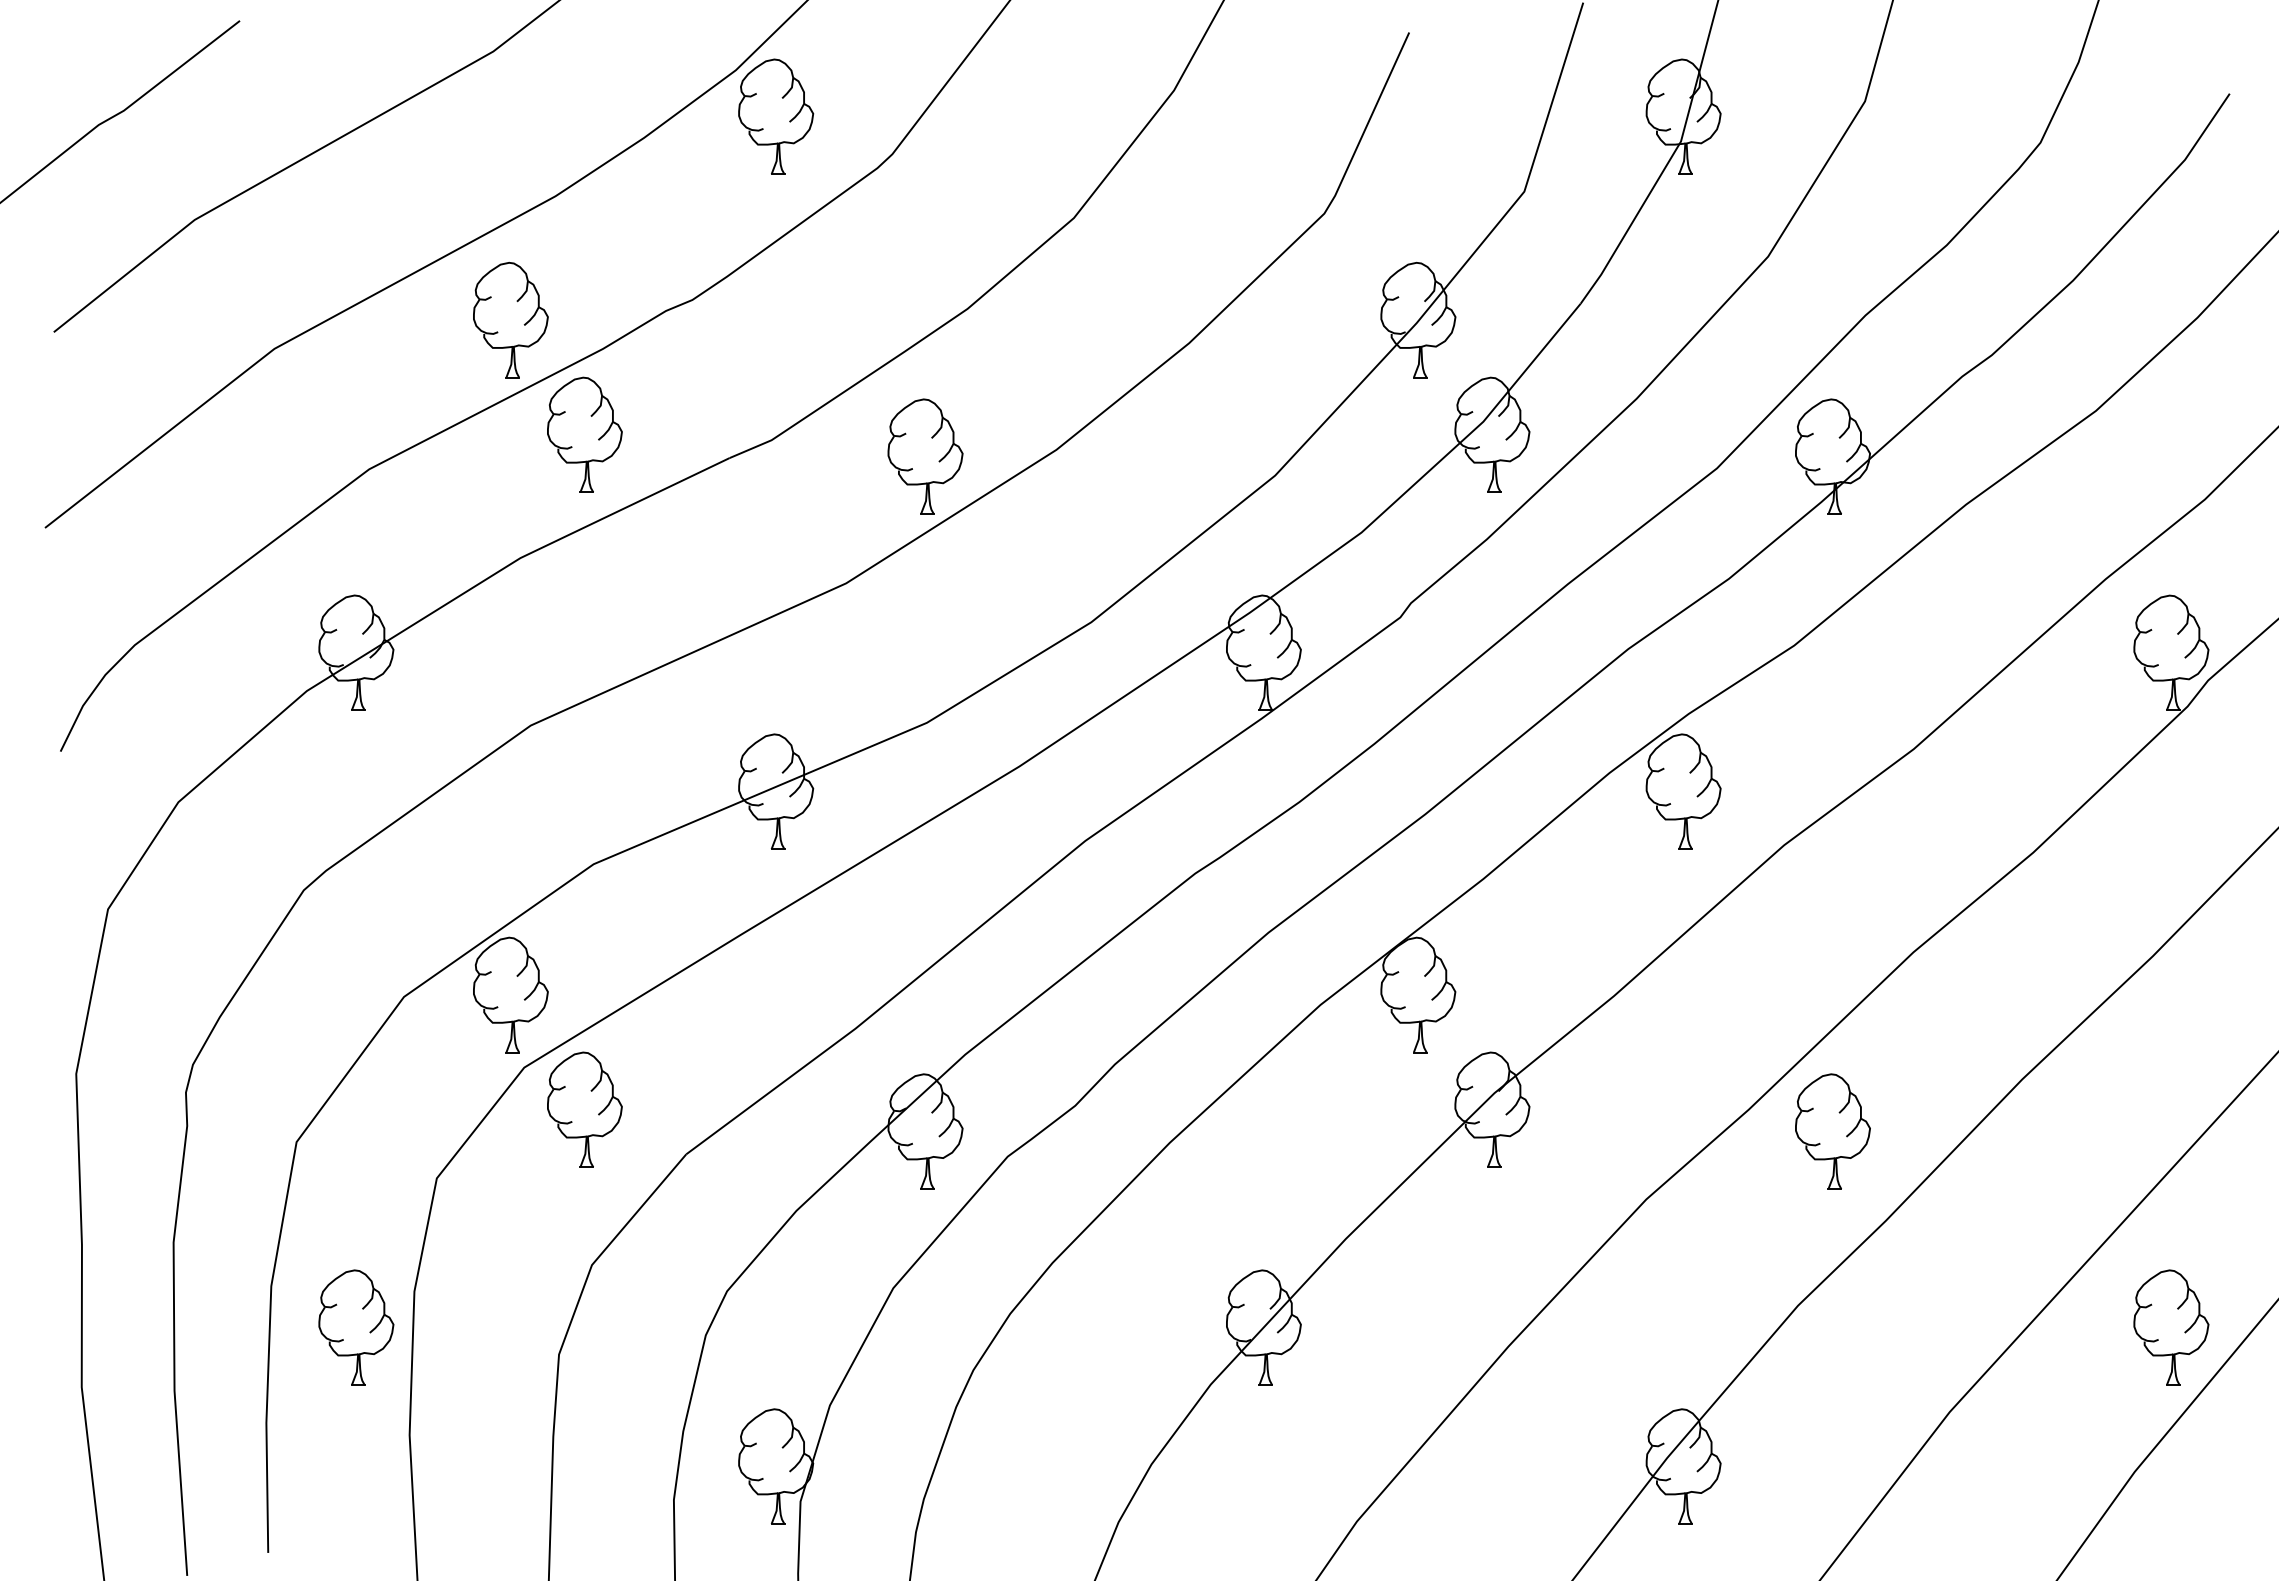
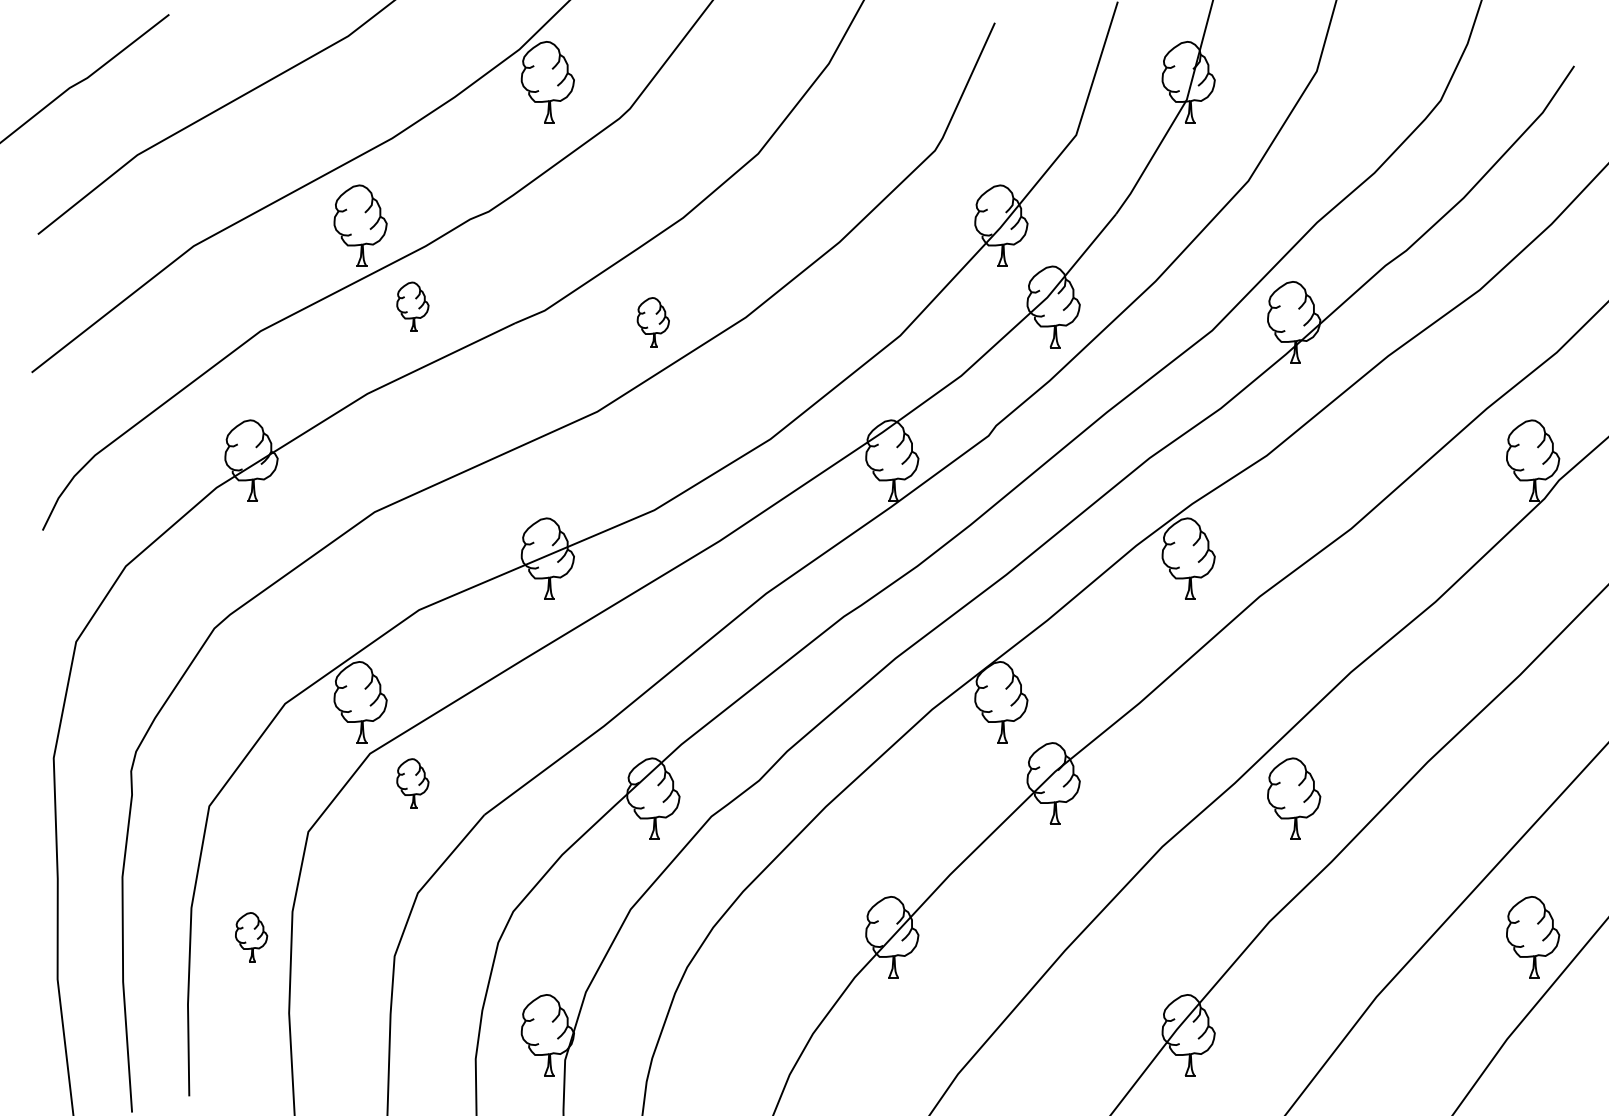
part: (584, 434) -> (412, 306), size x0.6
part: (925, 456) -> (653, 322), size x0.6
part: (584, 1109) -> (412, 783), size x0.6
part: (356, 1327) -> (251, 937), size x0.6

